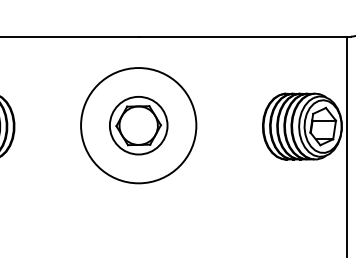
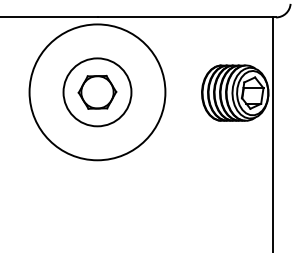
circle: (138, 124) -> (97, 91), size x1.4
circle: (138, 125) -> (97, 92), size x1.4

